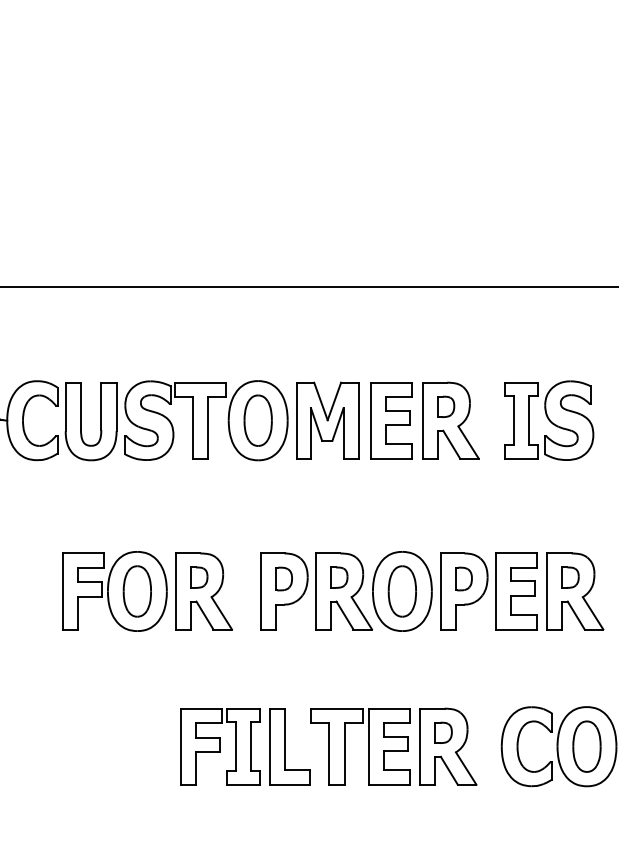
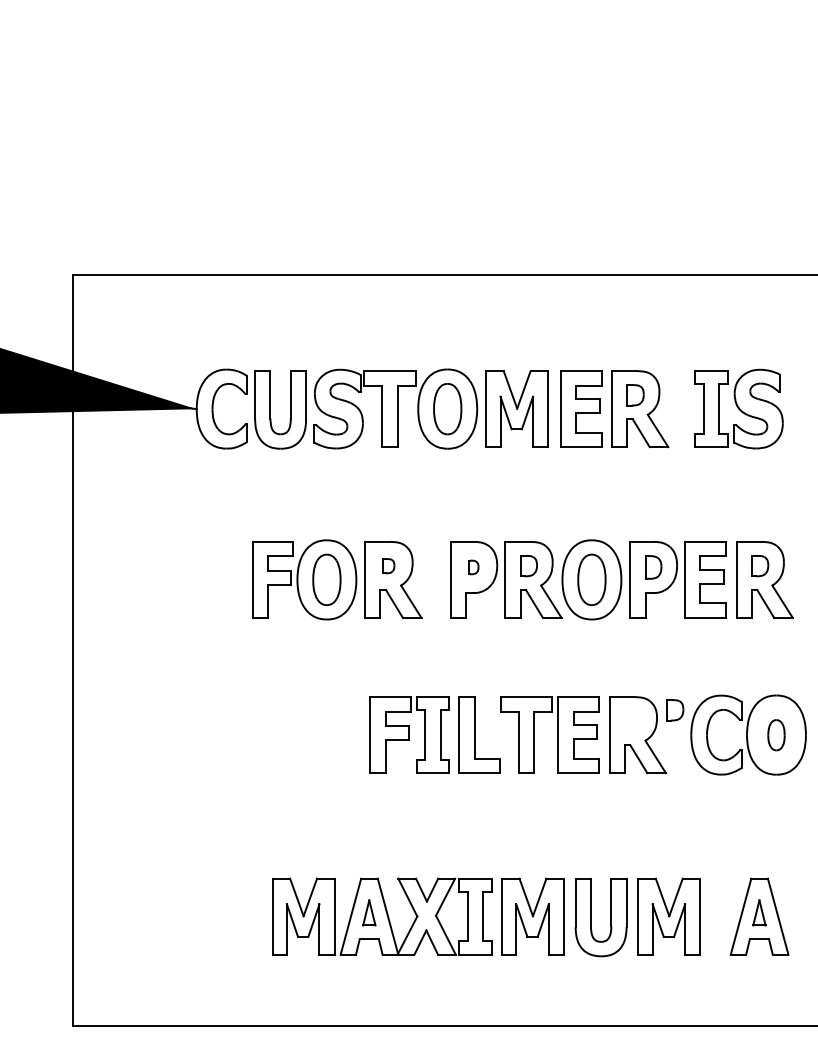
part: (199, 578) -> (388, 566), size x0.7
part: (284, 579) -> (473, 567), size x0.6
part: (444, 733) -> (675, 710), moved
part: (587, 747) -> (776, 735), size x0.6

